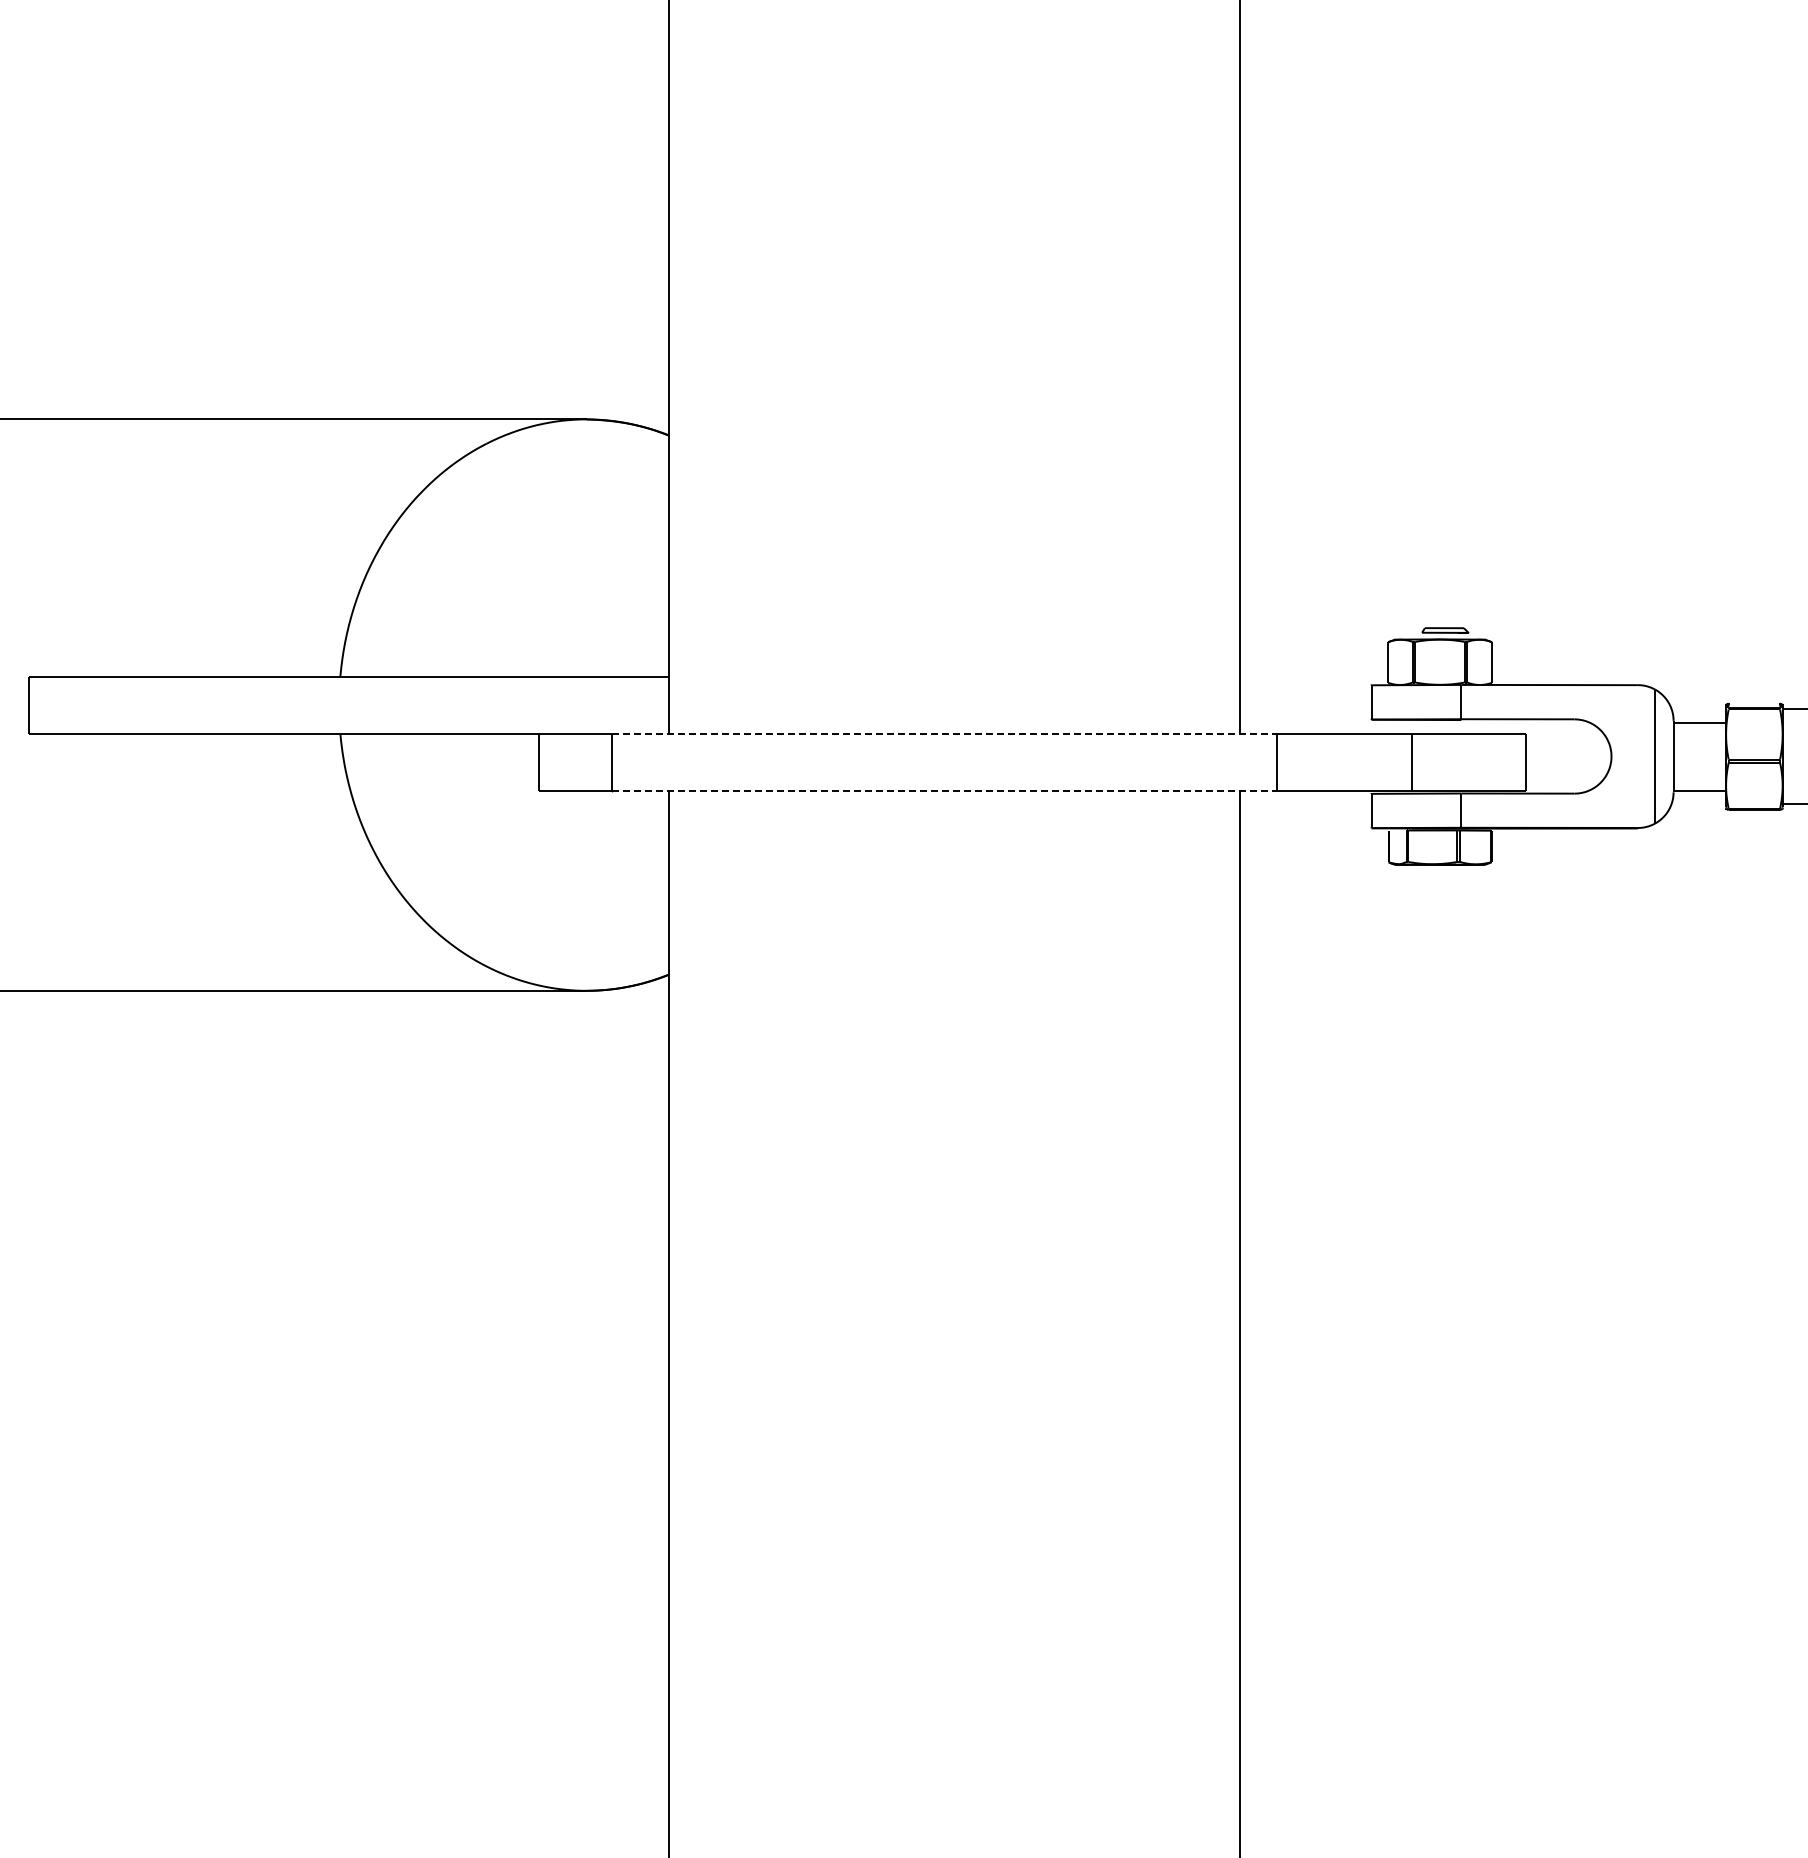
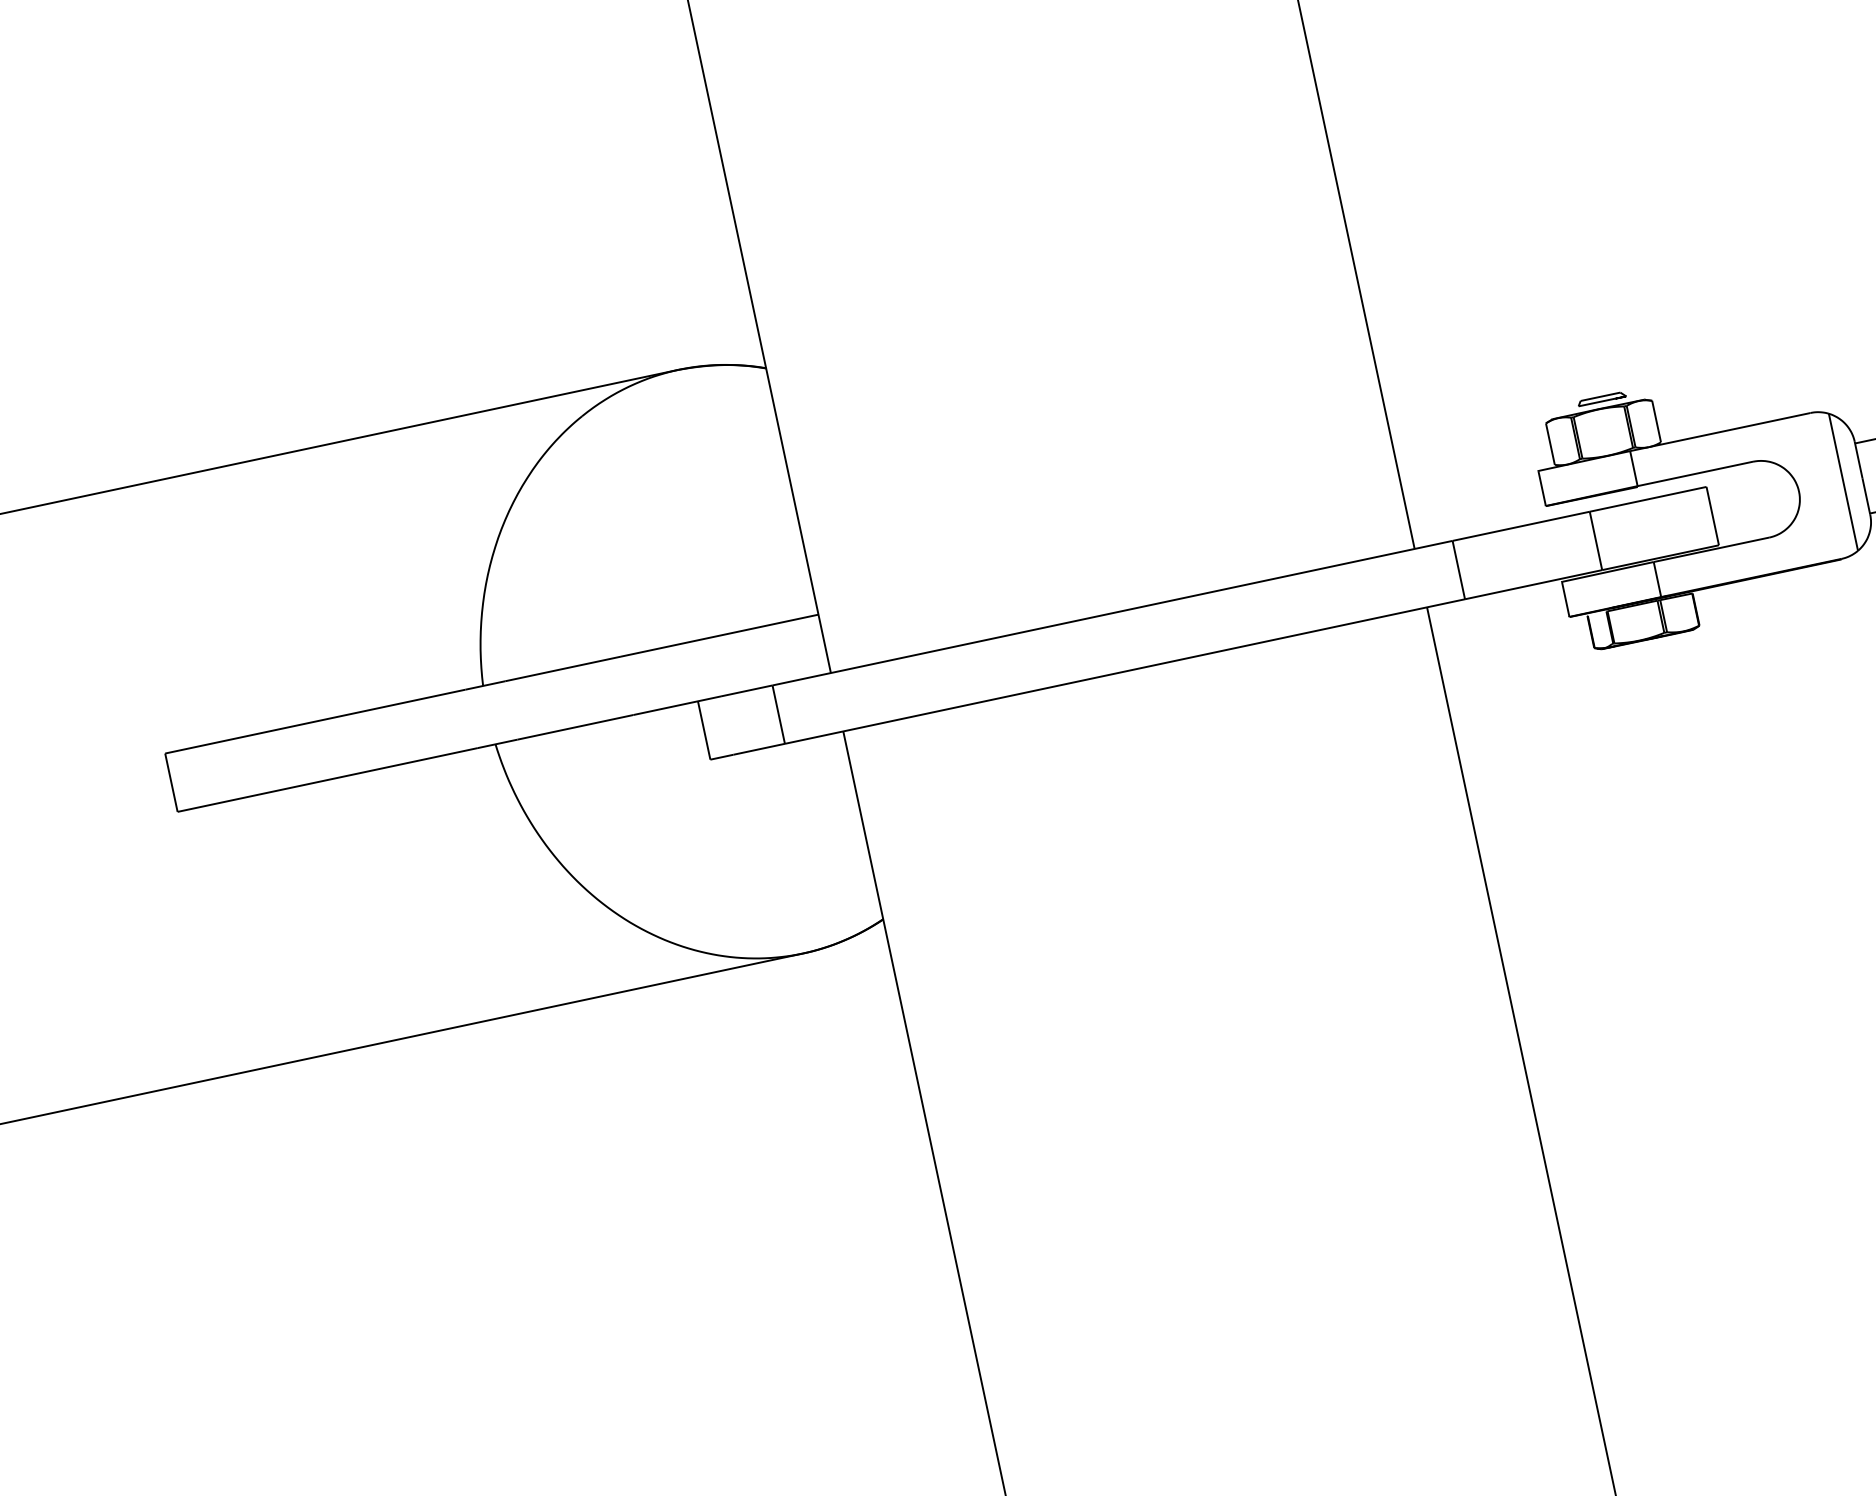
line: (944, 733) -> (1112, 612), dashed -> solid
line: (944, 790) -> (1125, 671), dashed -> solid

